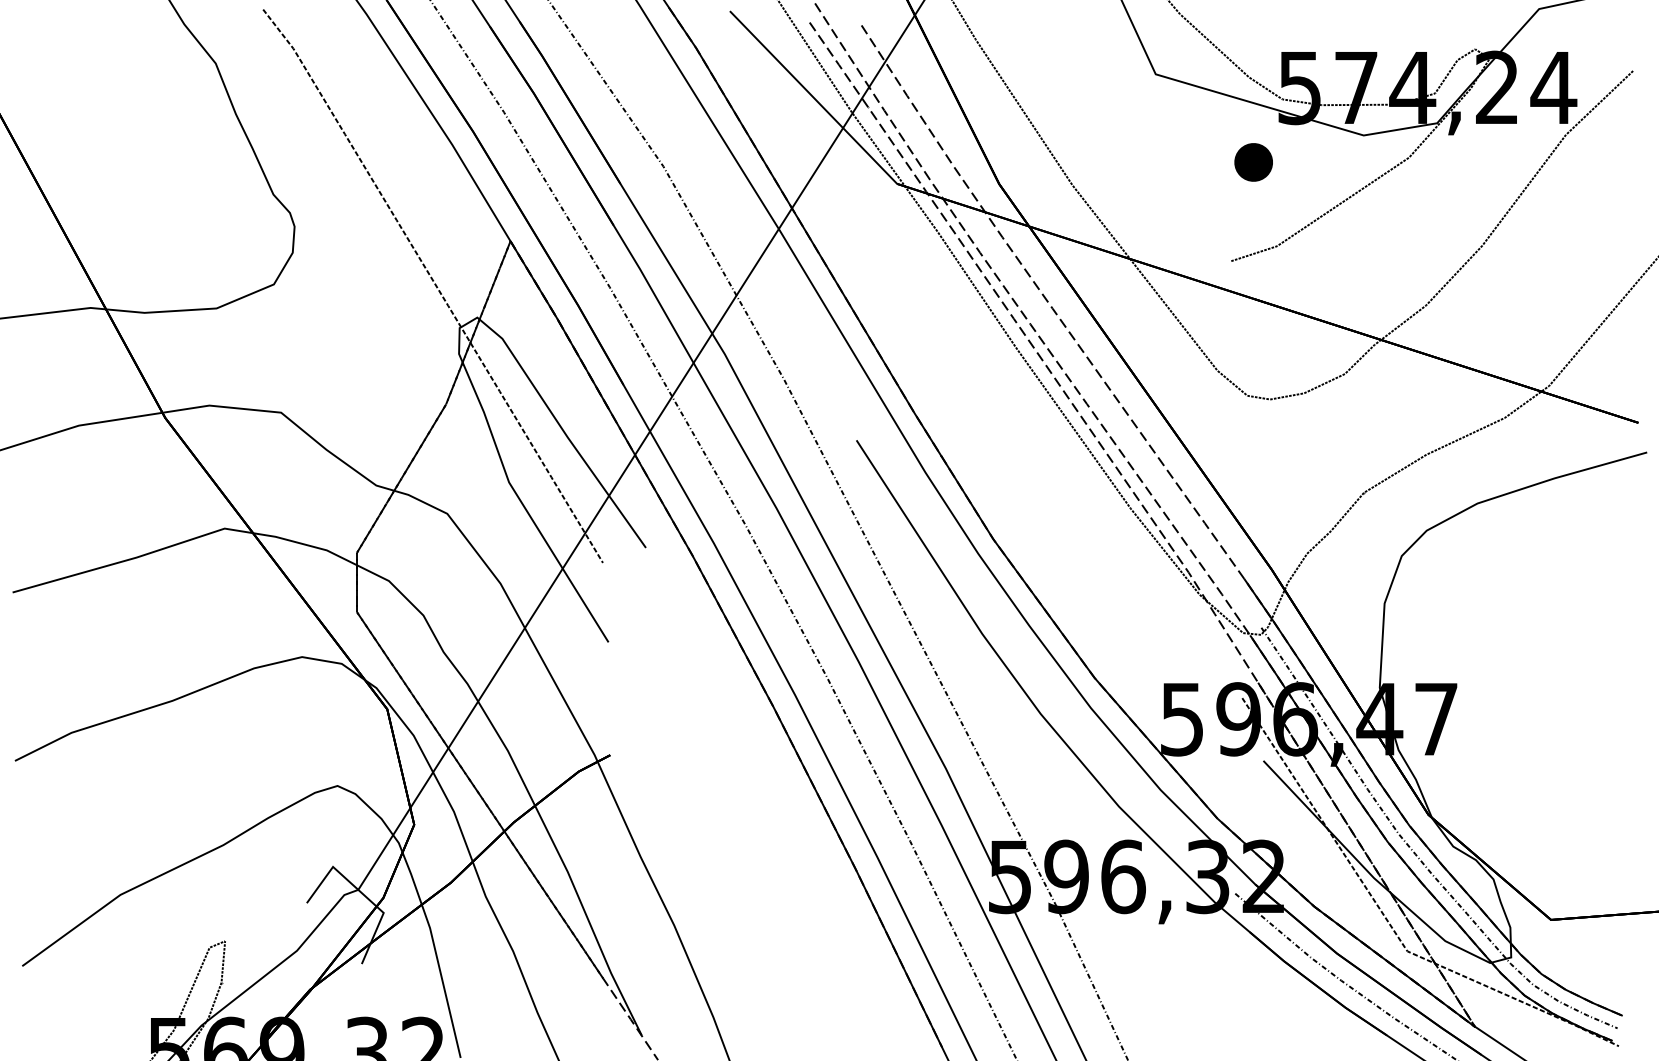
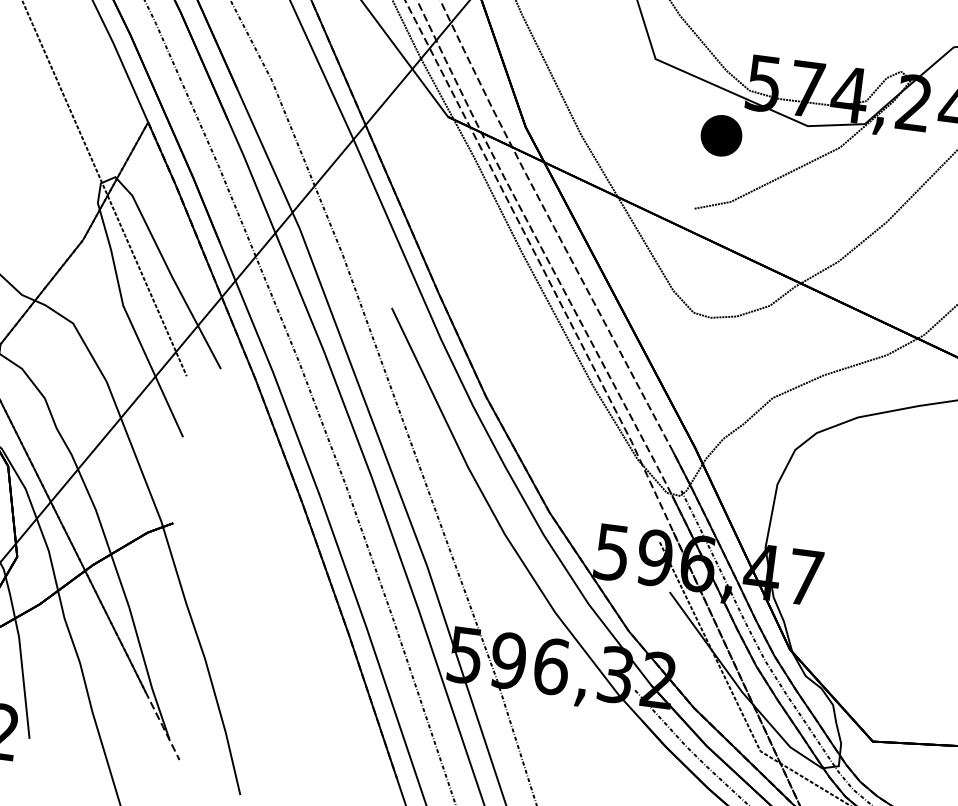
part: (1253, 162) -> (721, 135), size x1.4

